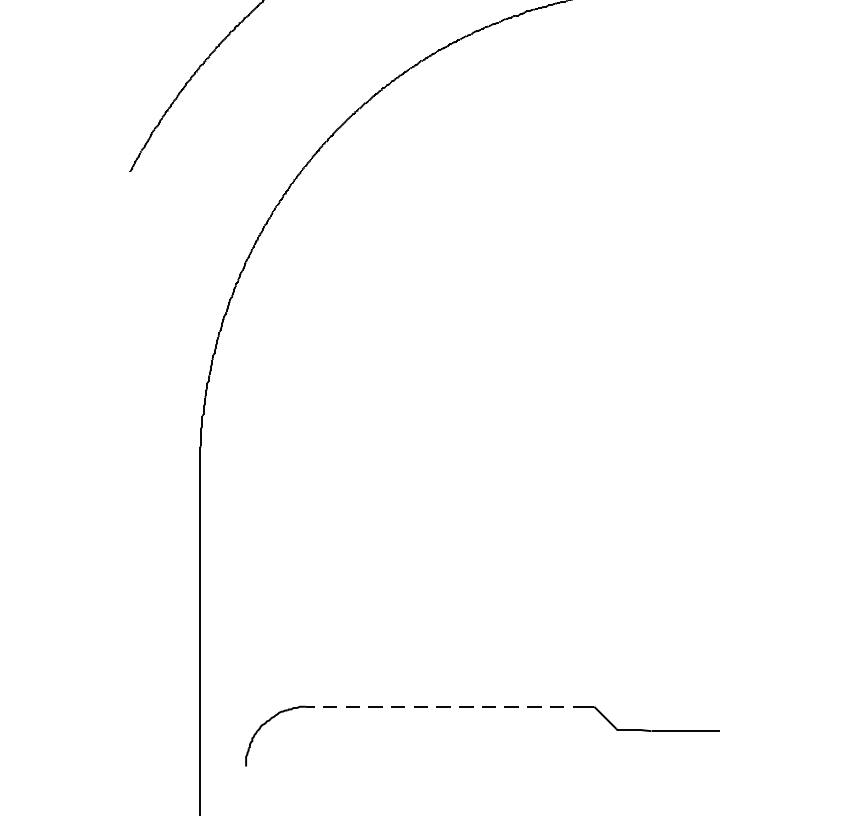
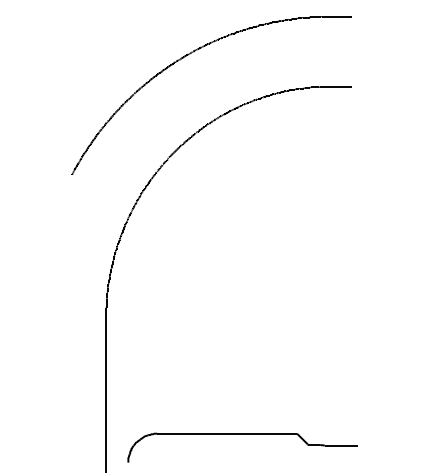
line: (444, 706) -> (224, 433), dashed -> solid

